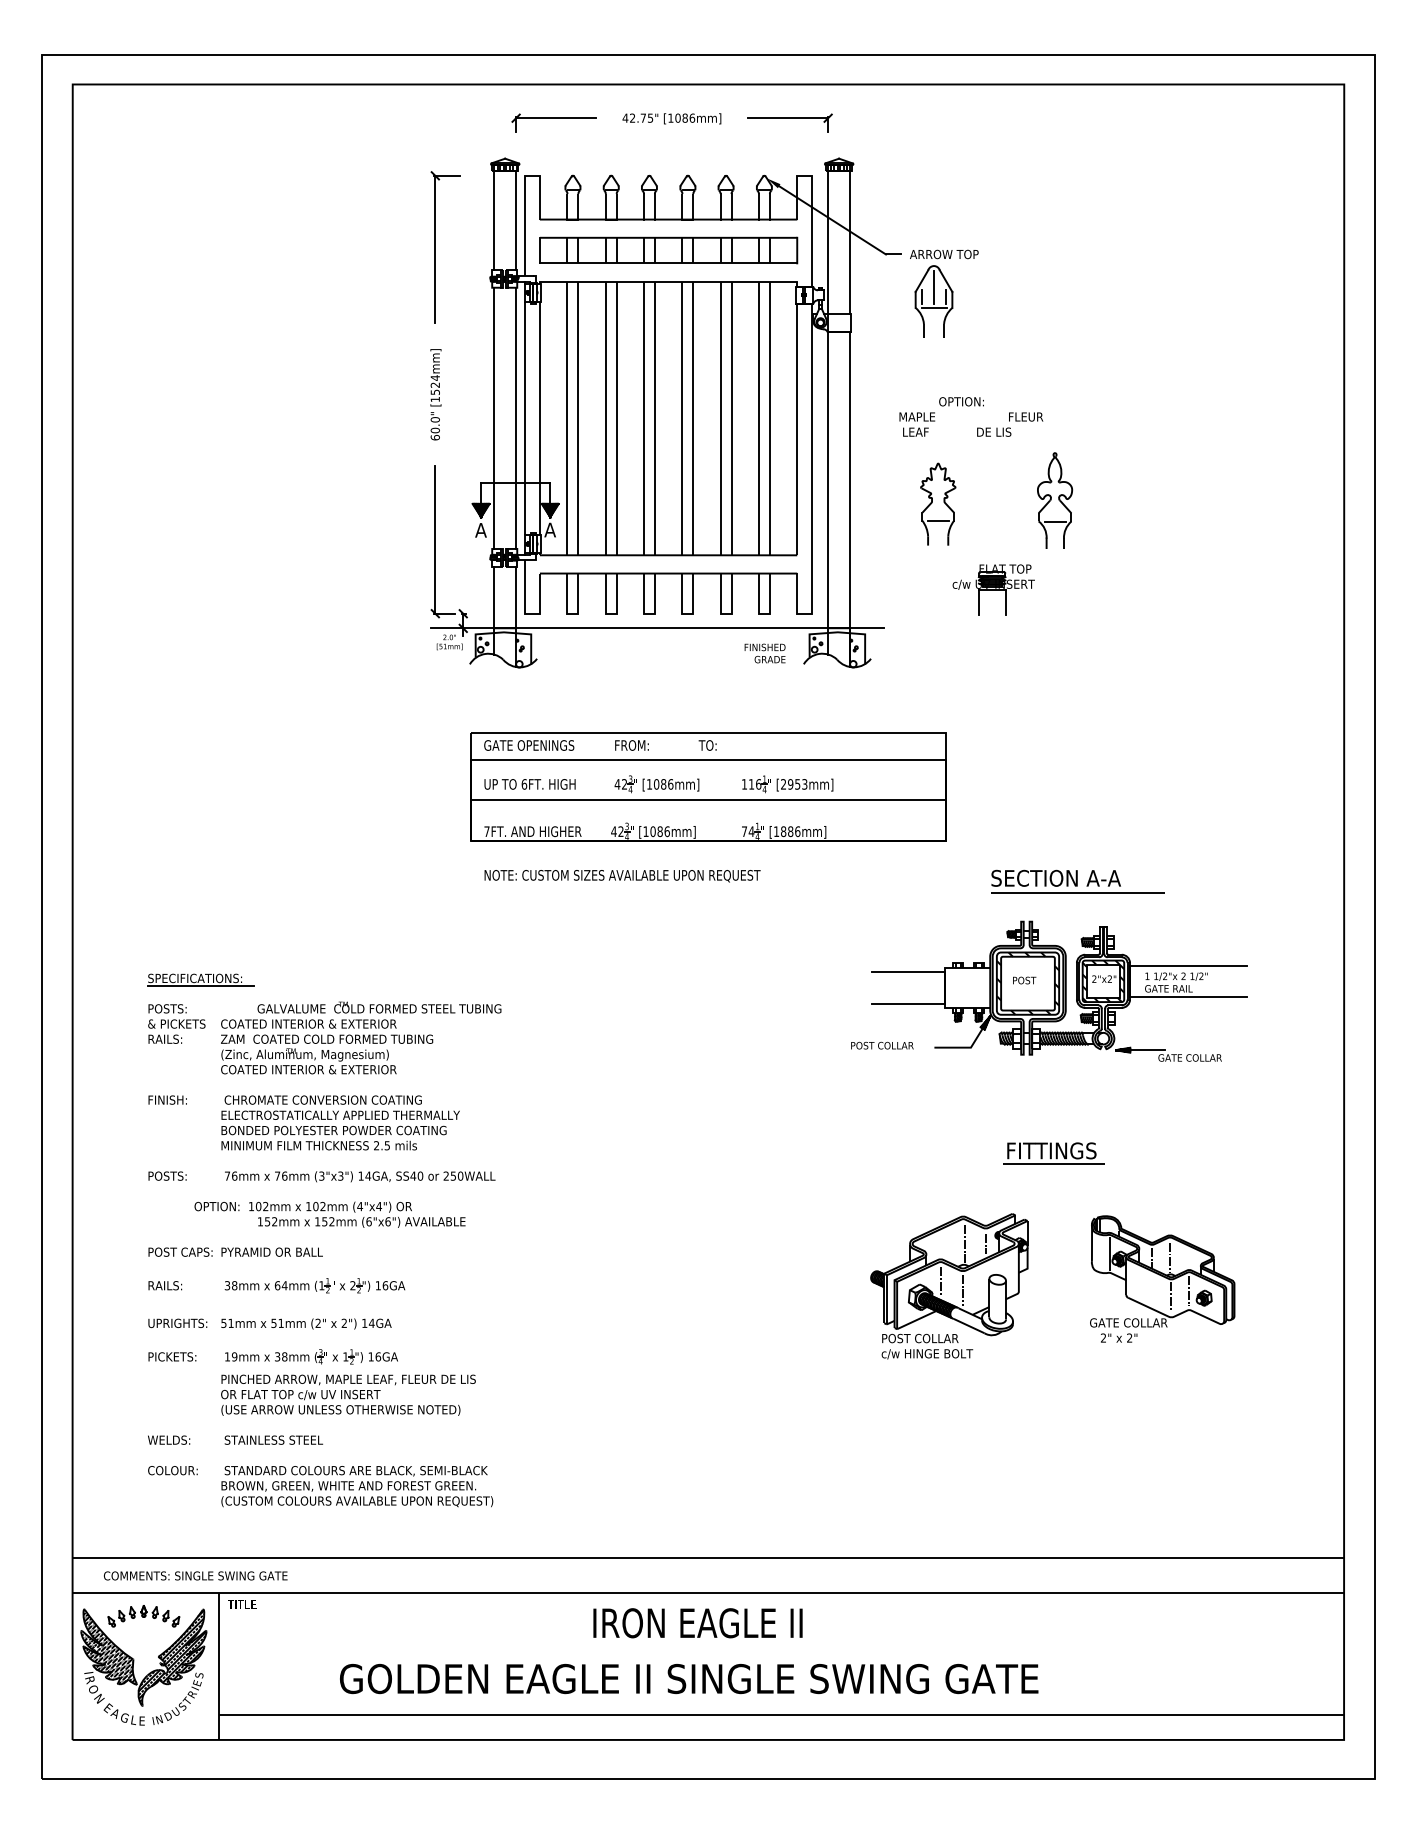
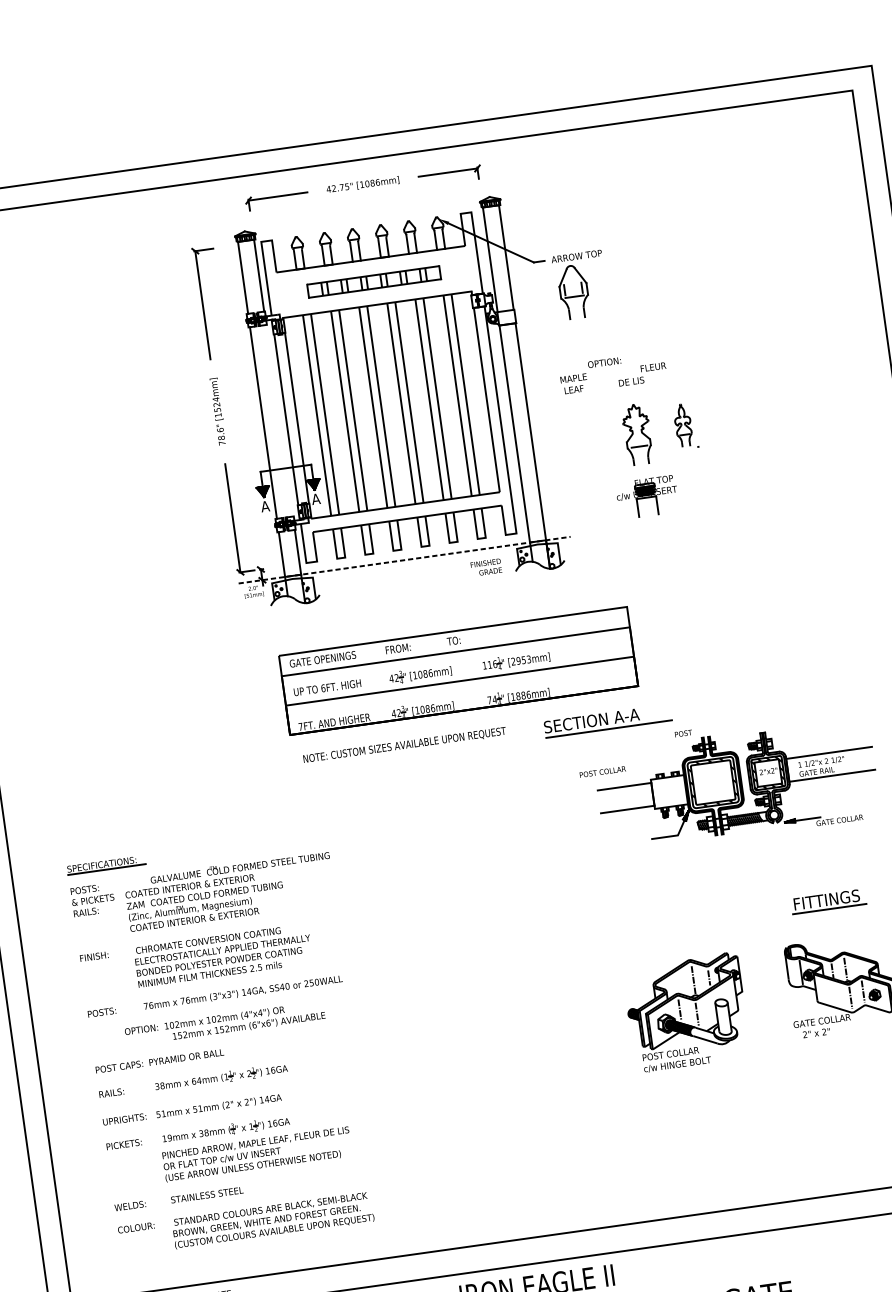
part: (668, 250) -> (373, 281), size x0.7
line: (934, 287) -> (572, 281), removed
line: (516, 417) -> (279, 420), removed
text: (434, 428) -> (220, 436), 60.0" -> 78.6"
part: (1055, 500) -> (683, 425), size x0.6
part: (938, 503) -> (637, 434), moved
line: (657, 628) -> (404, 560), solid -> dashed
part: (1077, 881) -> (607, 721), moved
text: (1024, 980) -> (683, 733), moved
text: (882, 1045) -> (602, 771), moved
part: (1053, 1153) -> (828, 901), moved

